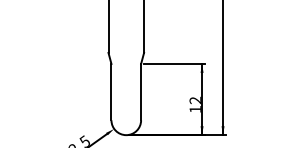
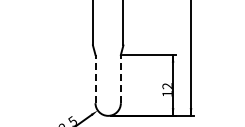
line: (111, 91) -> (95, 78), solid -> dashed
line: (140, 91) -> (120, 78), solid -> dashed

